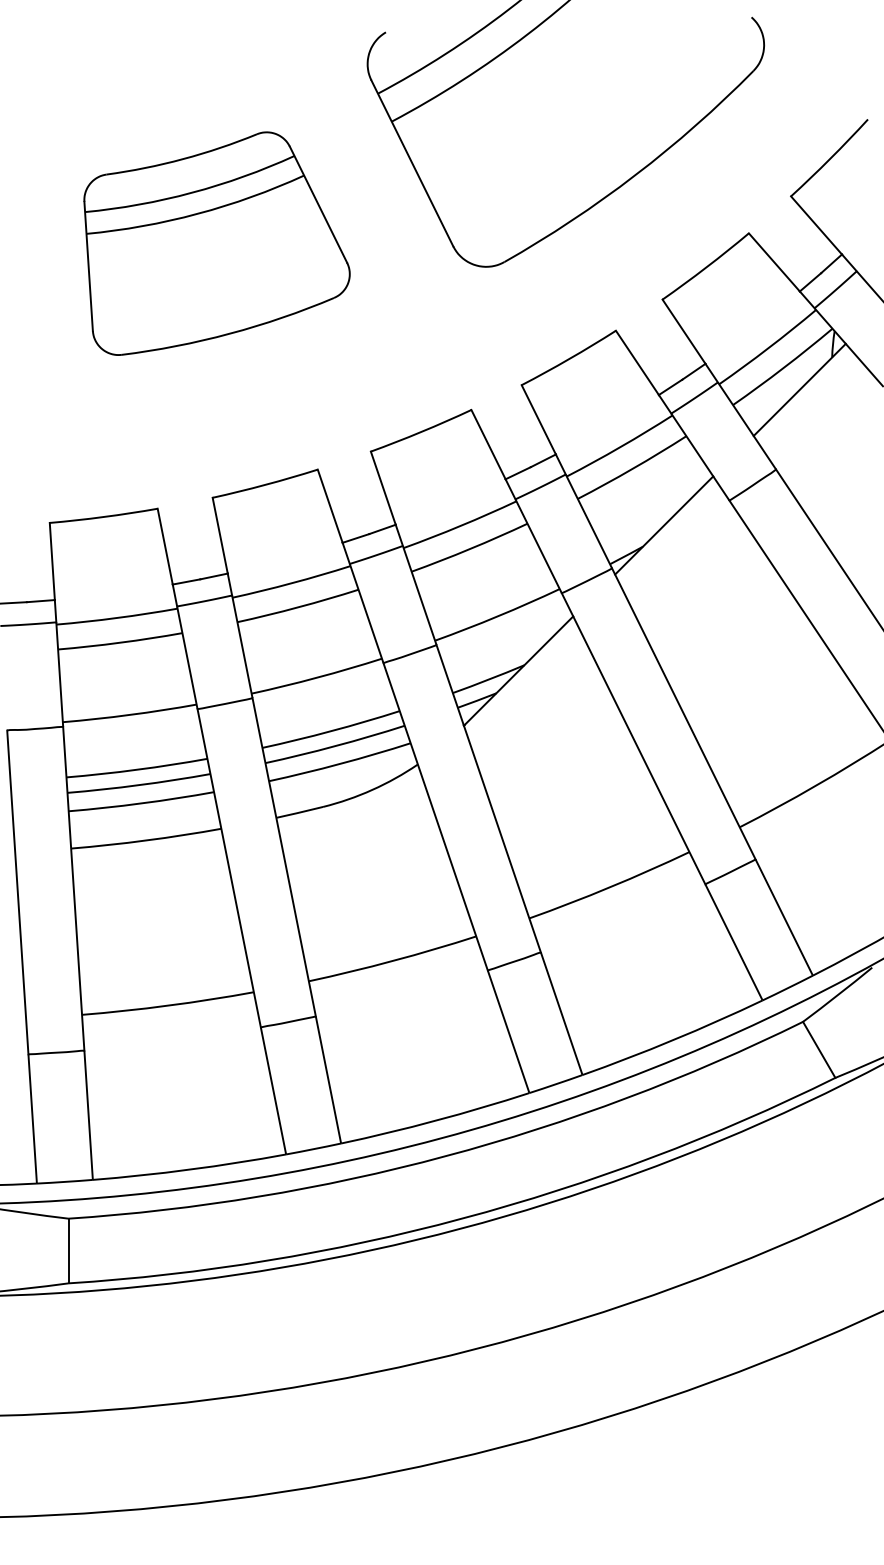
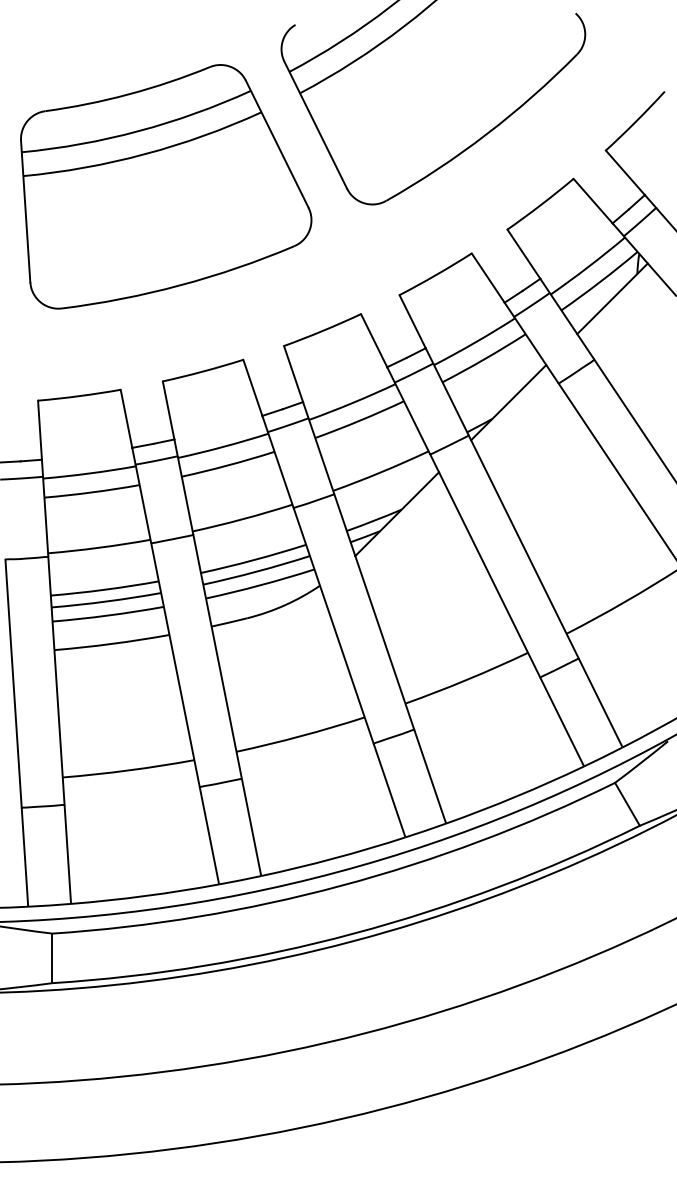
part: (216, 243) -> (165, 186), size x1.43

